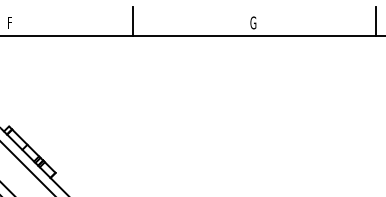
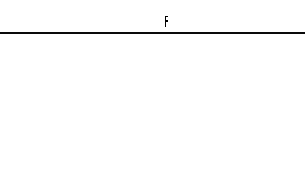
line: (132, 21) -> (57, 20), removed
line: (375, 21) -> (277, 20), removed
text: (253, 22) -> (167, 21), G -> F

